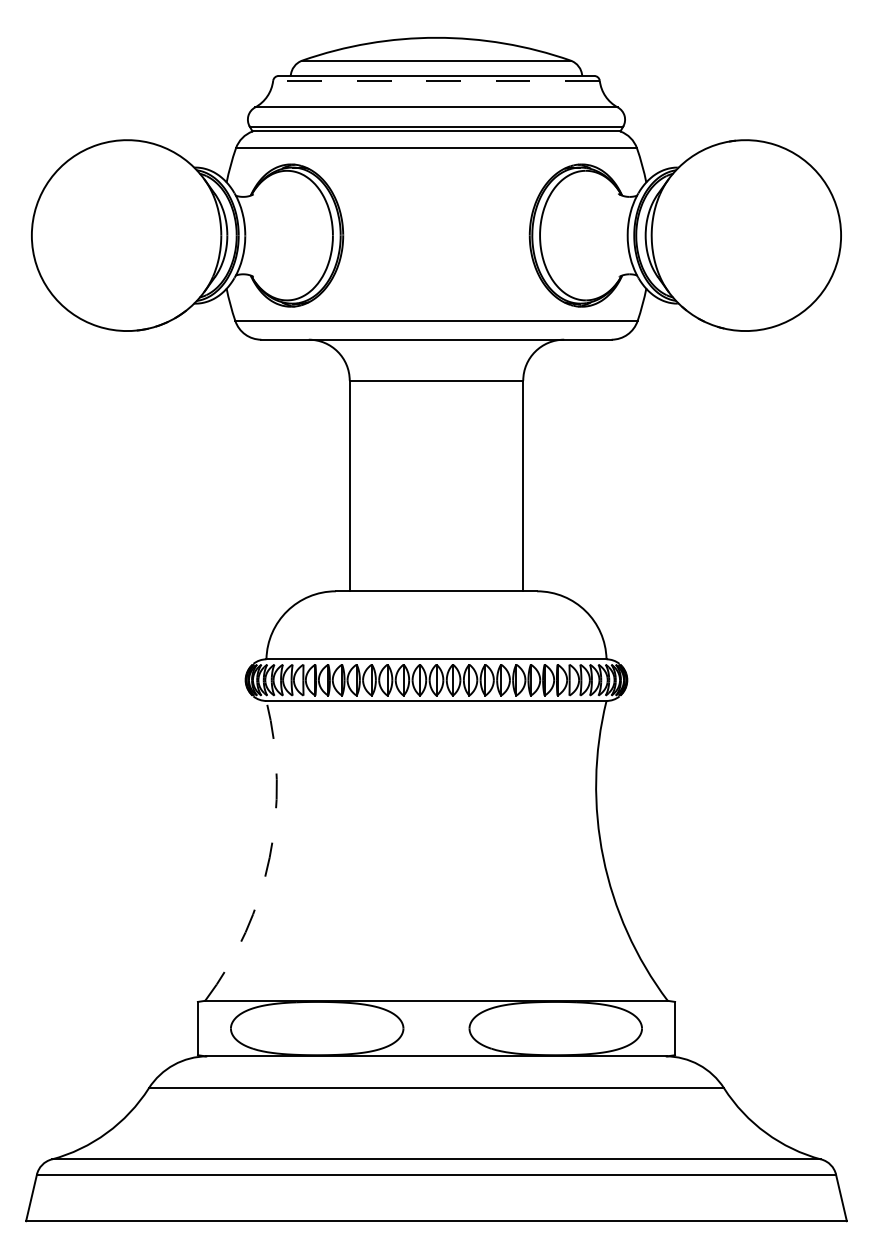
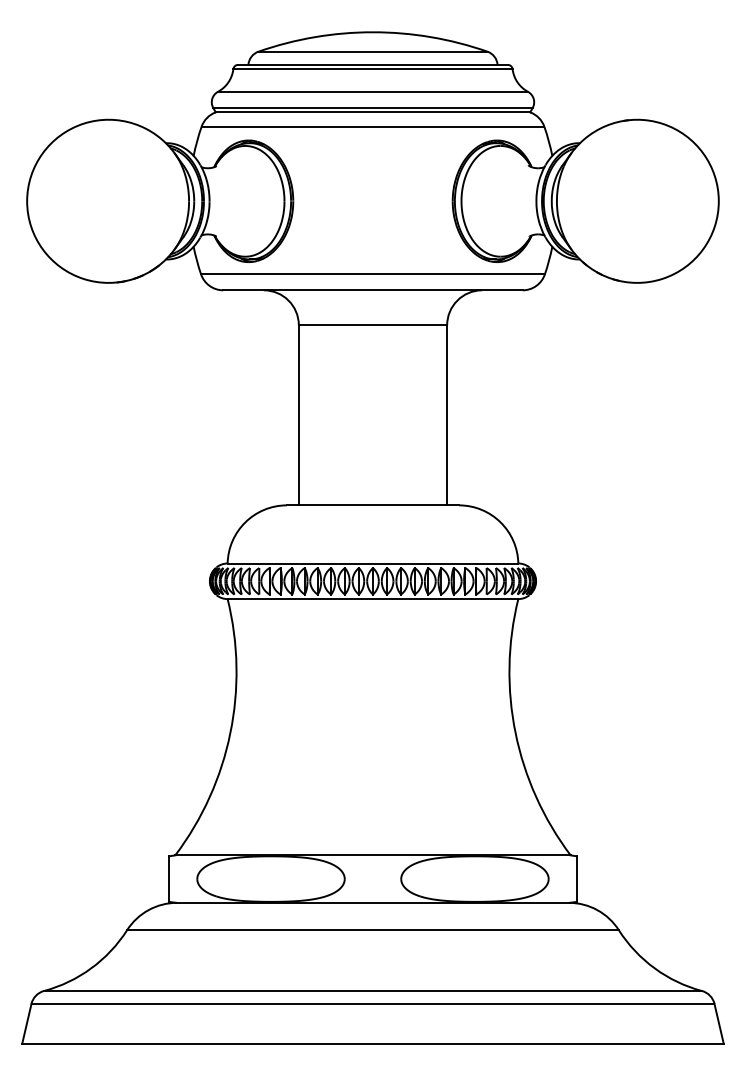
line: (437, 81) -> (373, 69), dashed -> solid
arc: (269, 858) -> (230, 733), dashed -> solid

